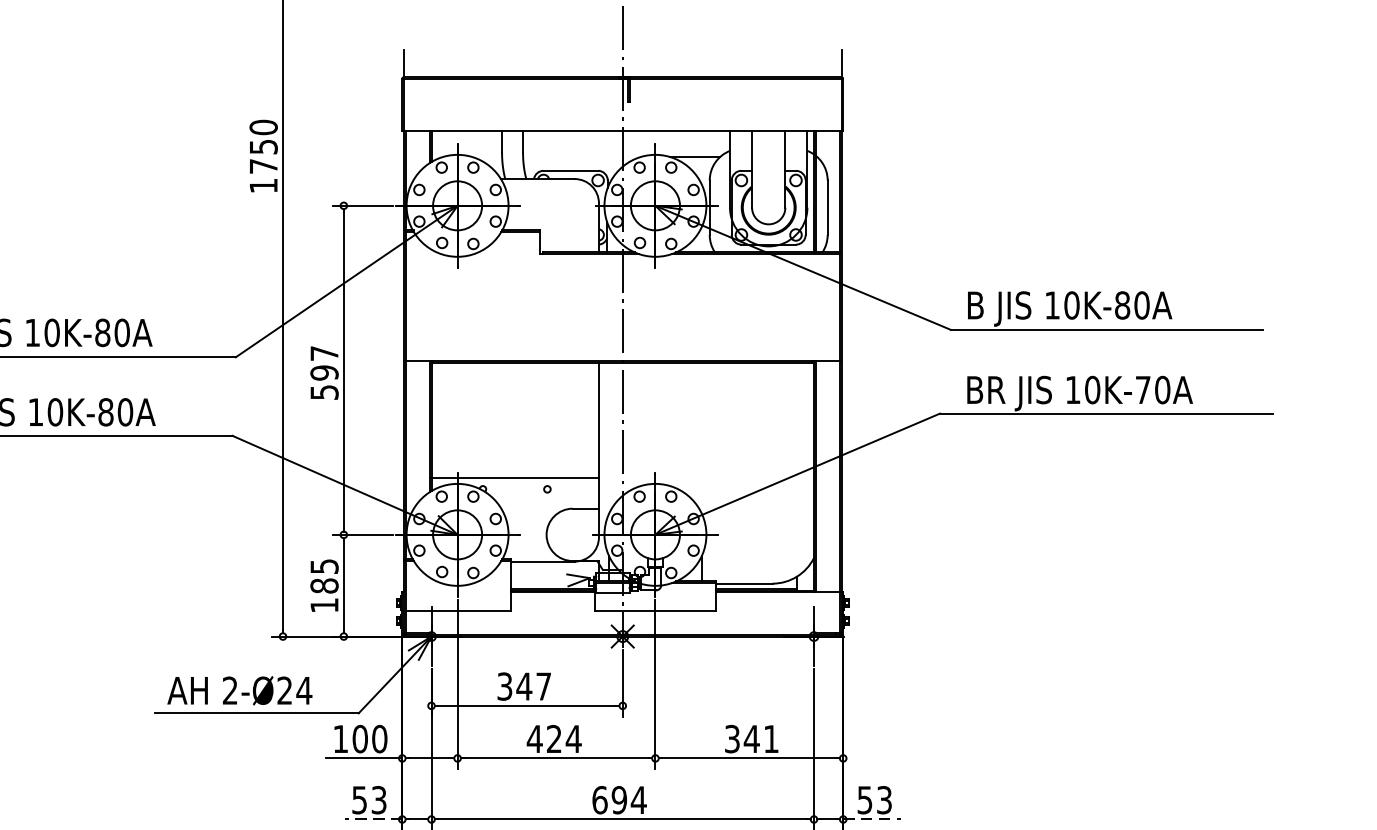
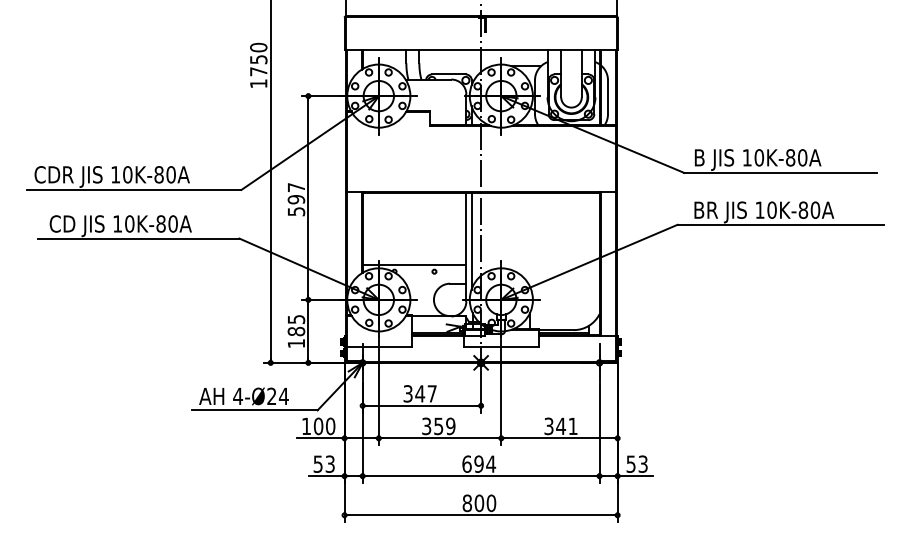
text: (1143, 388) -> (803, 209), 10K-70A -> 10K-80A
line: (607, 440) -> (471, 241), added
text: (230, 689) -> (238, 395), 2-Ø24 -> 4-Ø24
text: (553, 739) -> (438, 426), 424 -> 359
line: (373, 820) -> (326, 476), dashed -> solid
line: (872, 820) -> (635, 476), dashed -> solid

